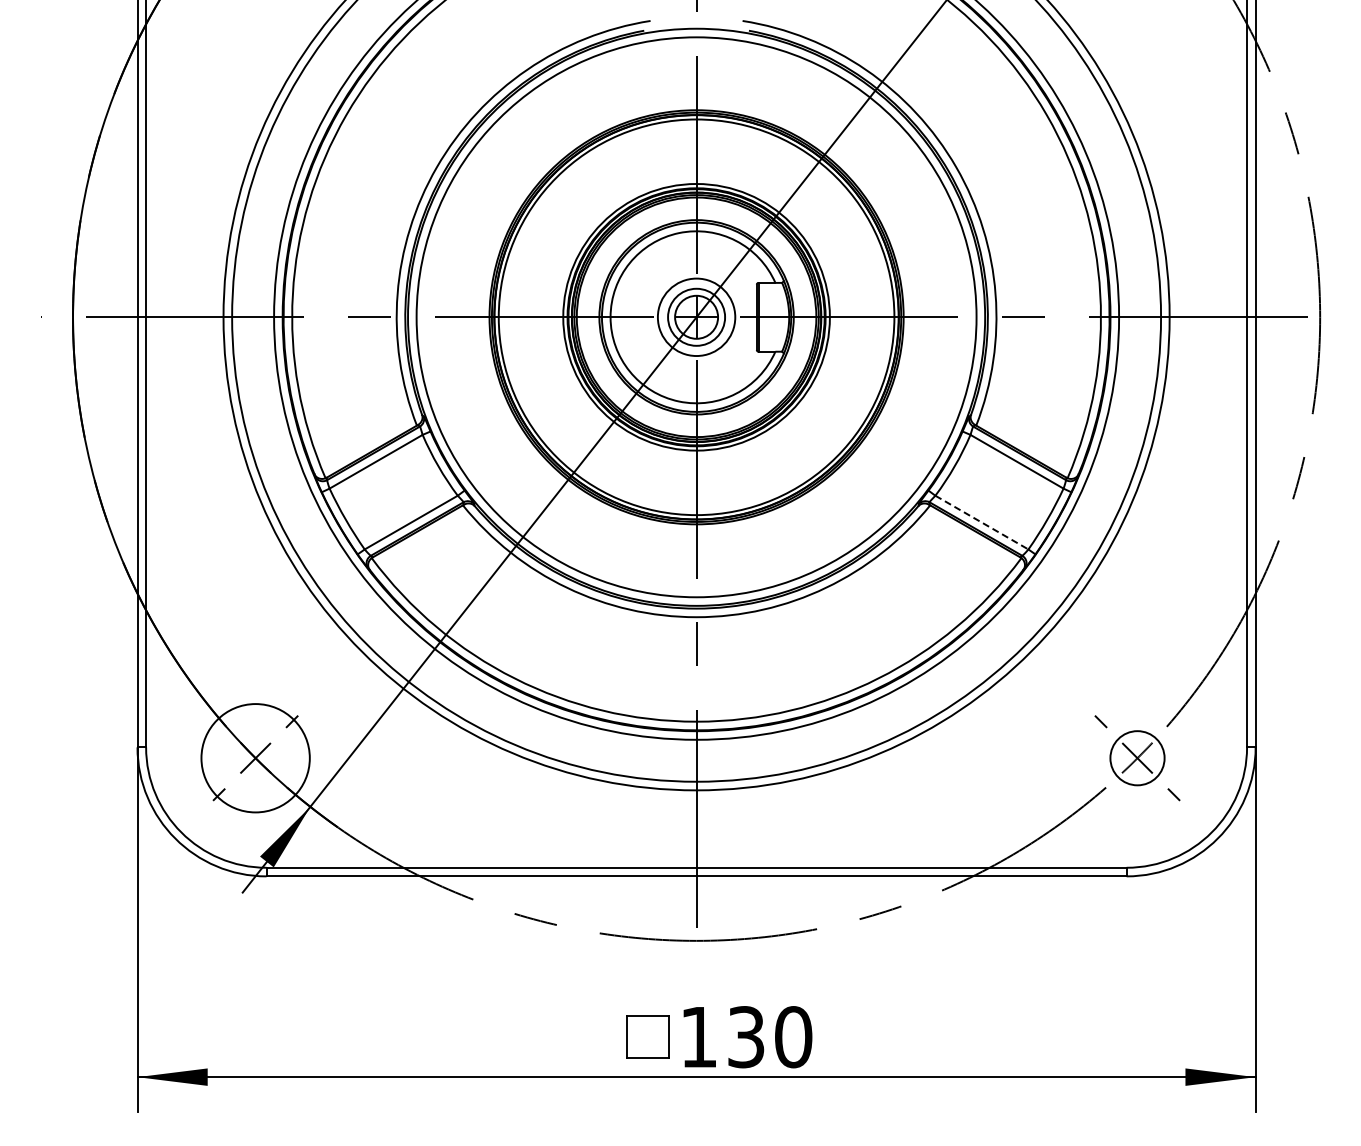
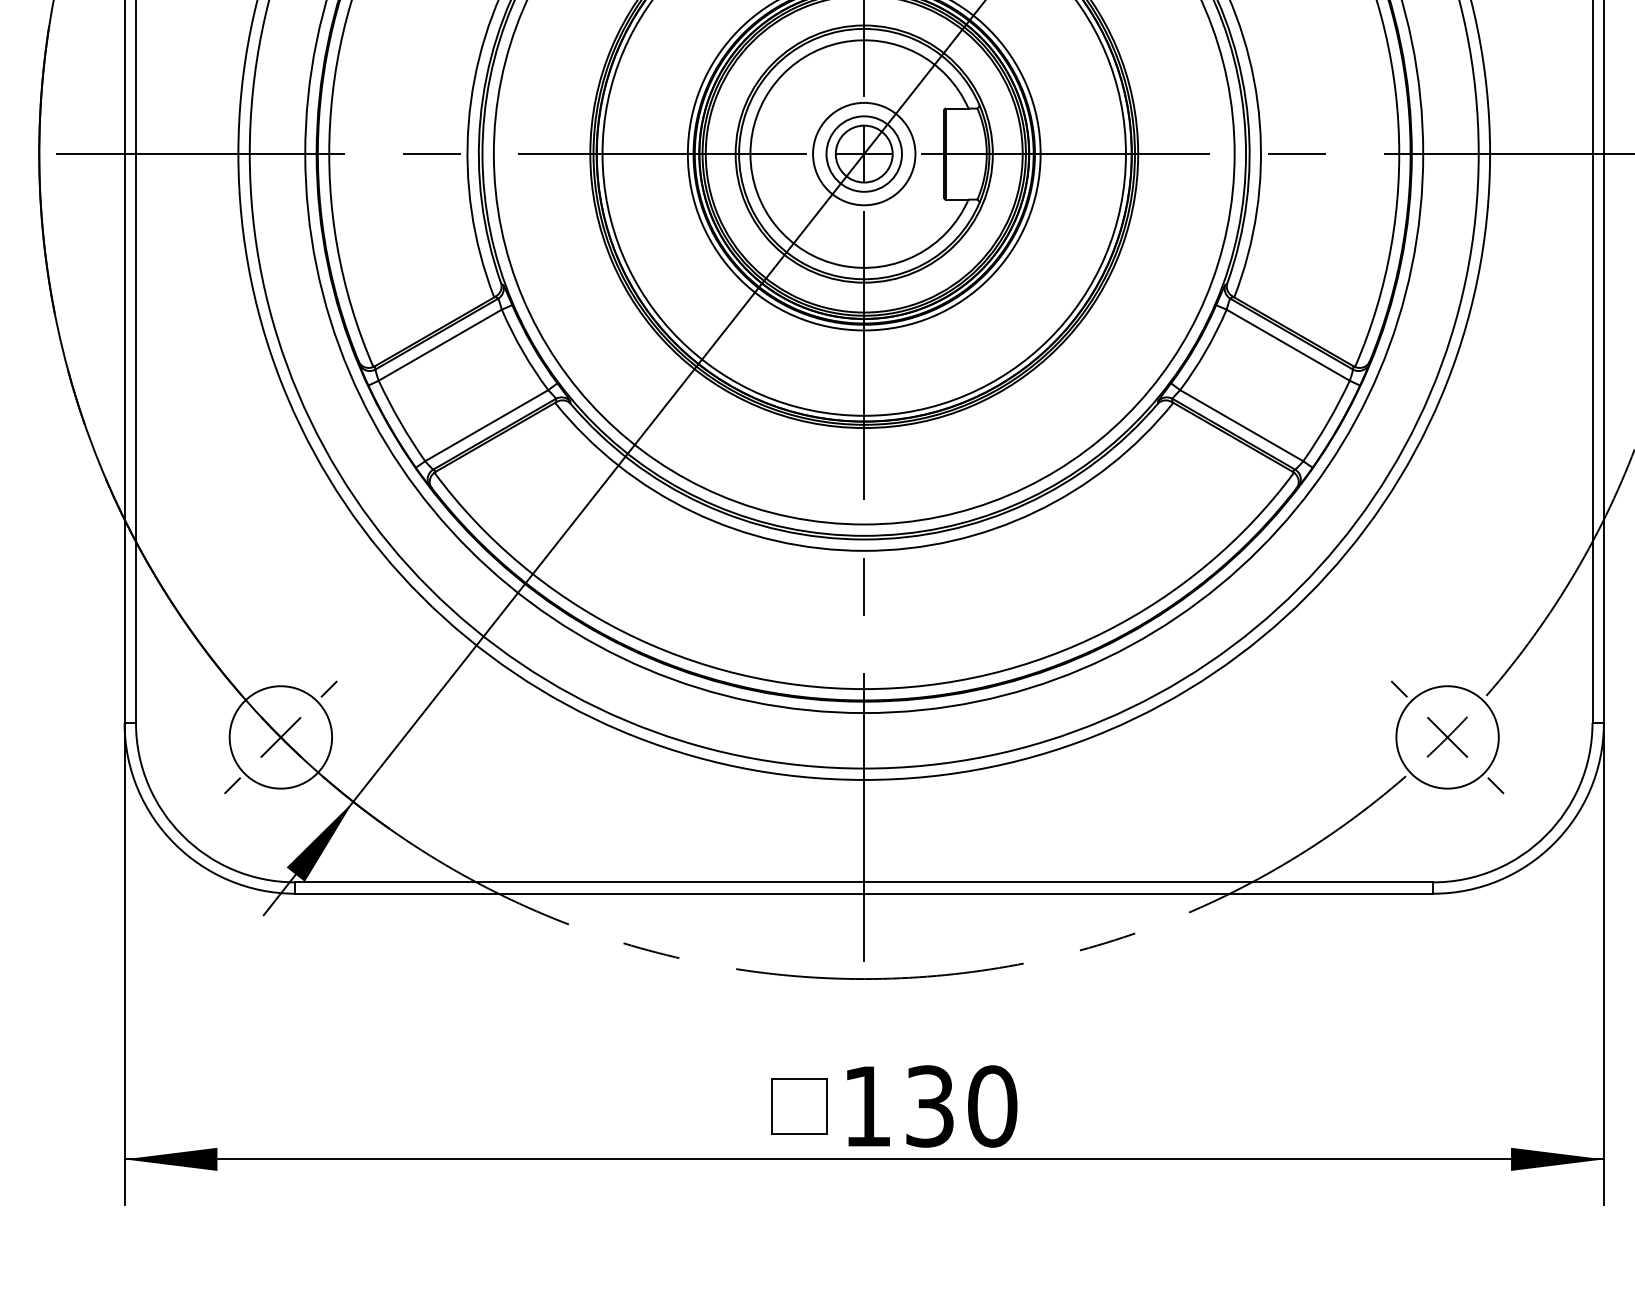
line: (981, 522) -> (1241, 425), dashed -> solid
circle: (255, 757) -> (280, 736), size x0.71
circle: (1137, 757) -> (1447, 736), size x1.43

